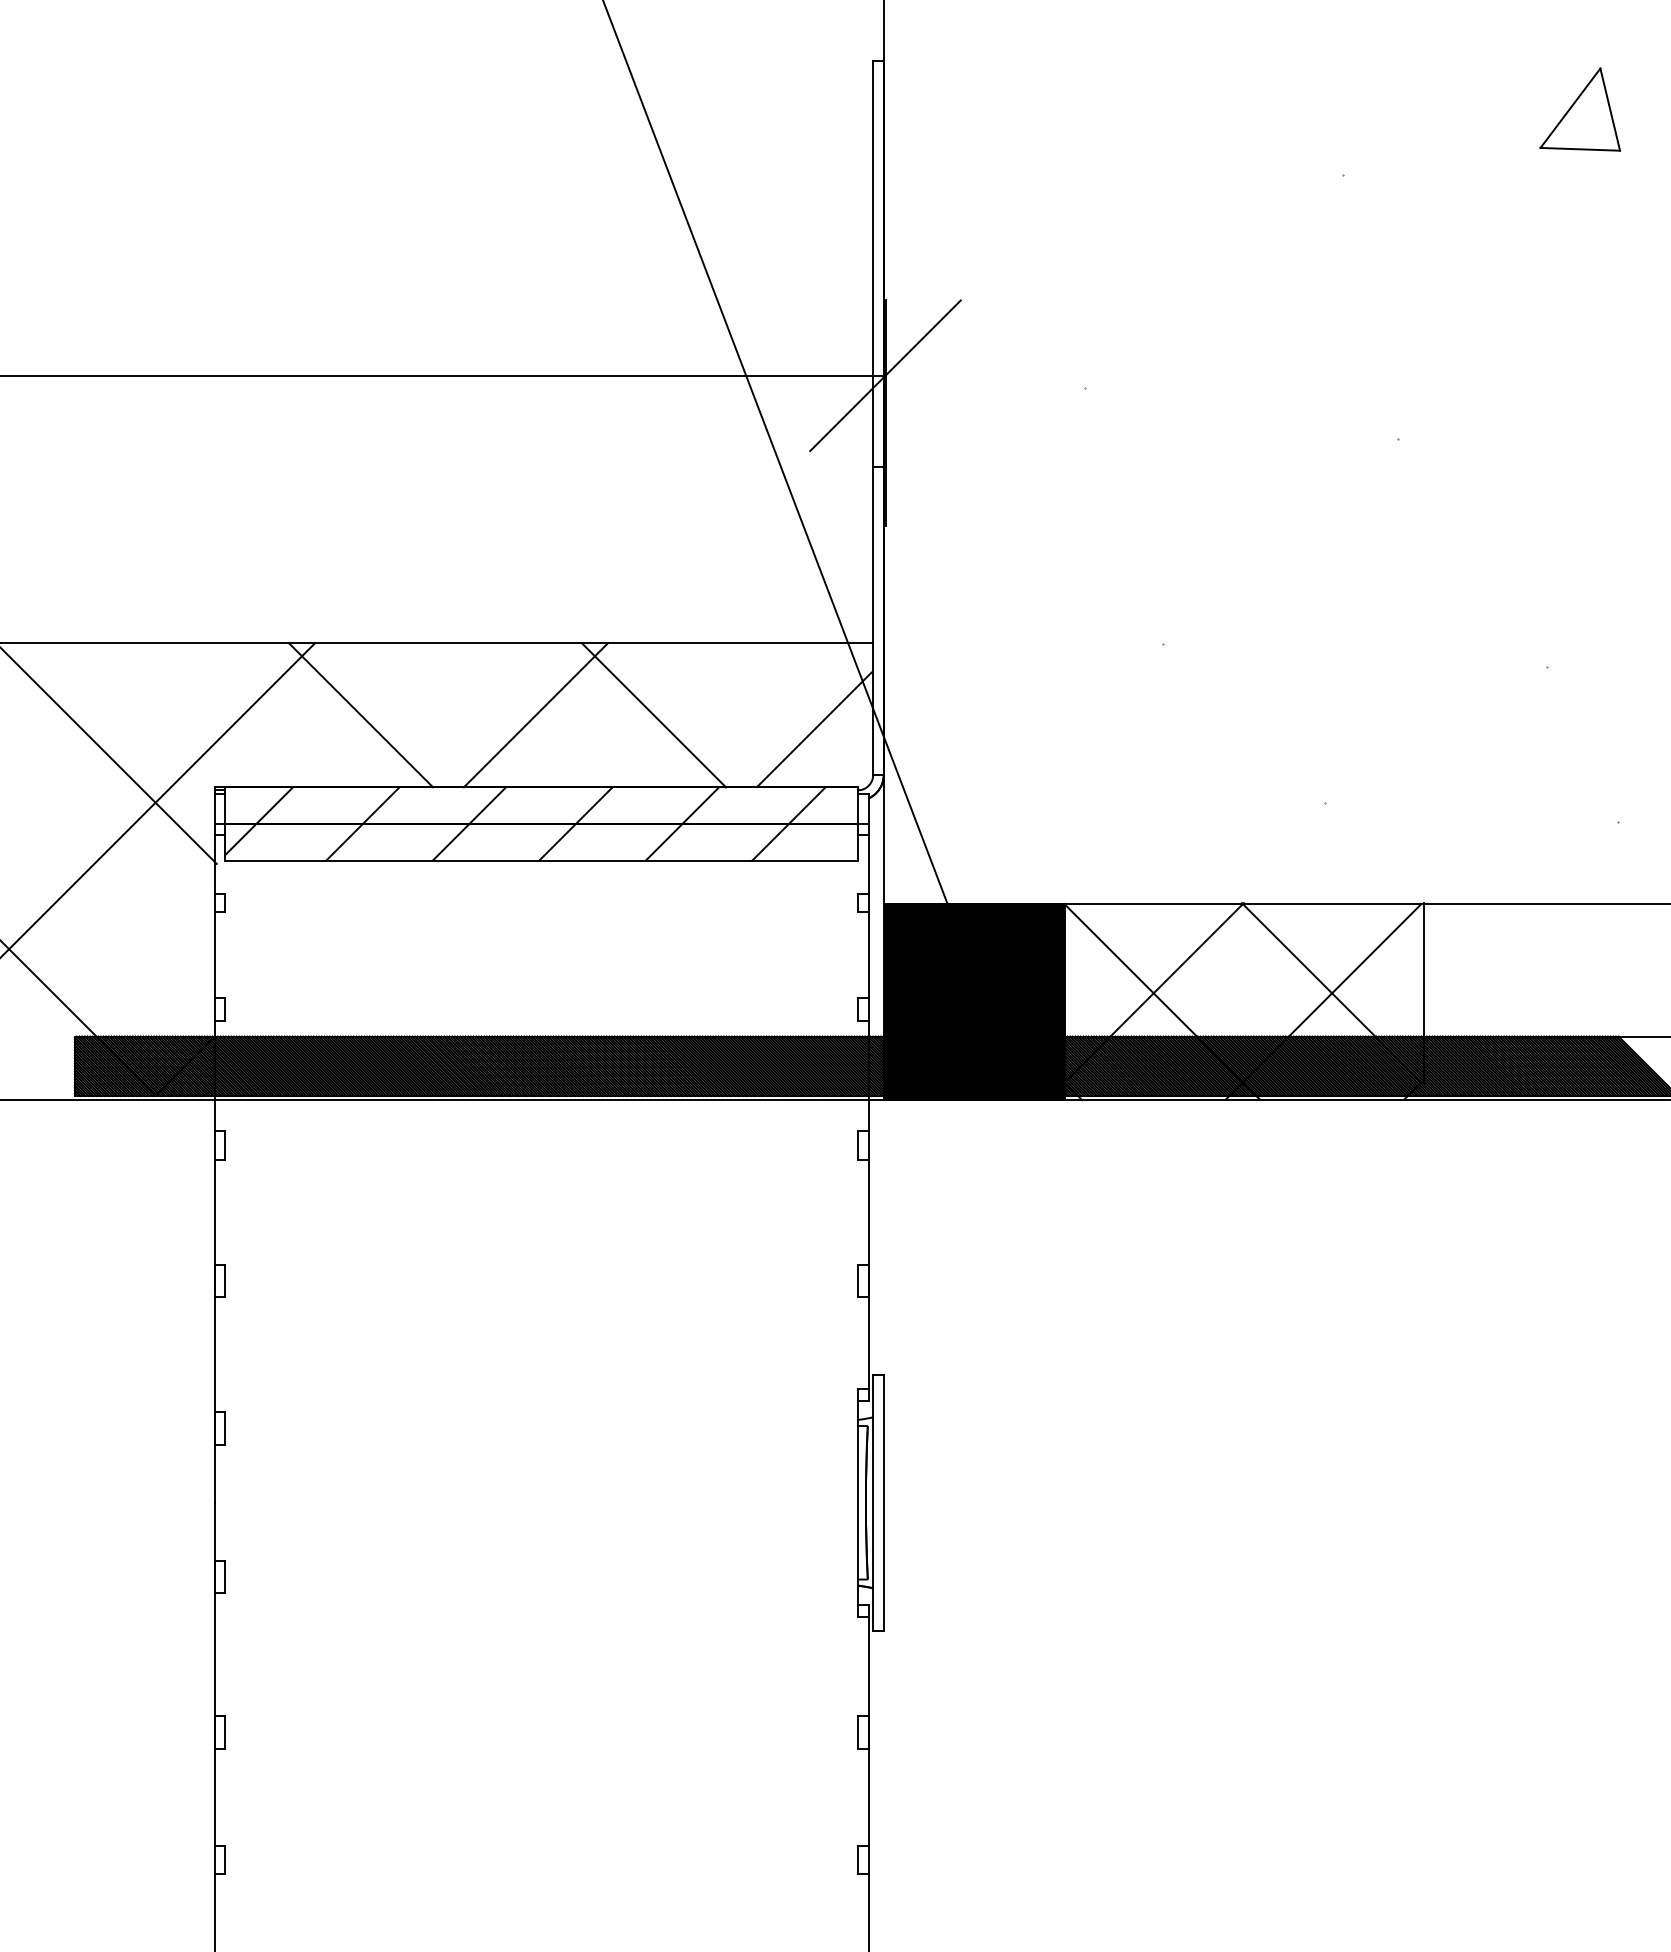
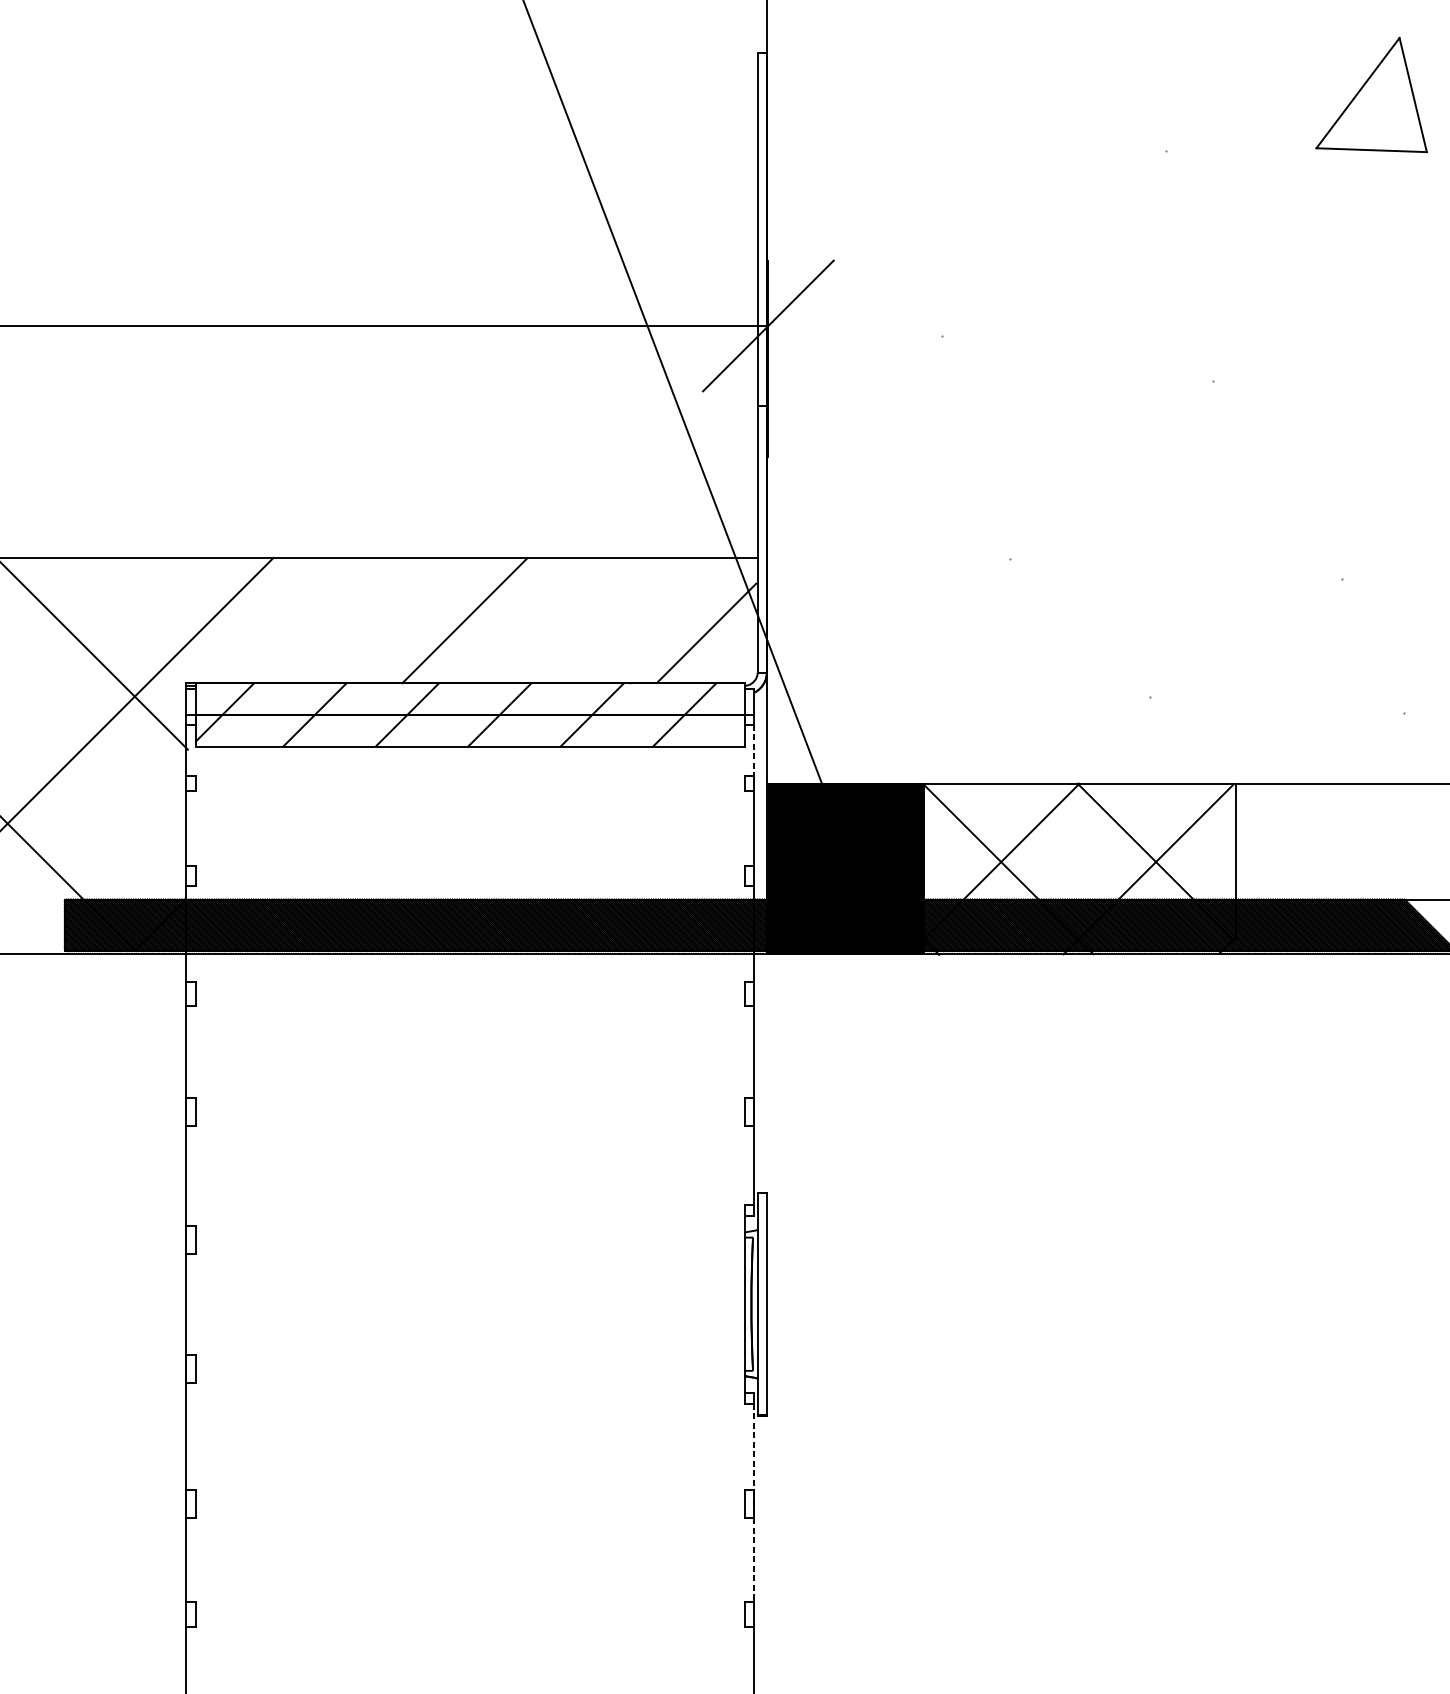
part: (1579, 109) -> (1370, 94), size x1.6
line: (360, 715) -> (312, 620), removed
line: (653, 715) -> (567, 620), removed
line: (868, 864) -> (753, 750), solid -> dashed
line: (868, 1732) -> (753, 1503), solid -> dashed

